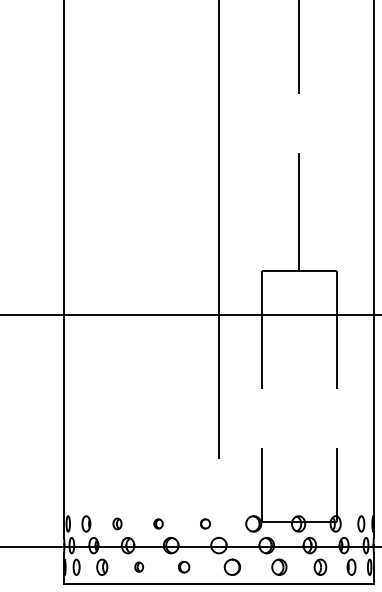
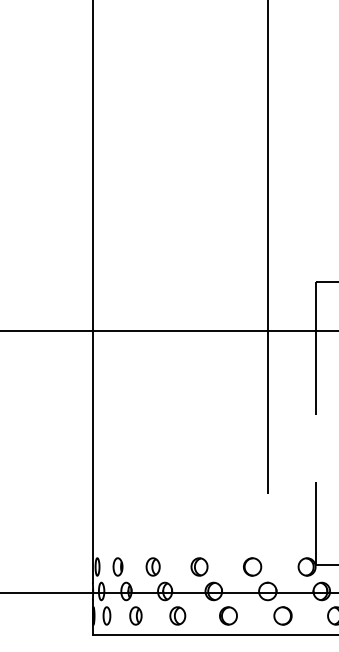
part: (117, 523) -> (153, 566), size x1.43
part: (158, 523) -> (199, 566), size x1.67
part: (205, 523) -> (252, 566), size x1.67
part: (138, 566) -> (176, 615), size x1.67
part: (183, 566) -> (227, 615), size x1.43

